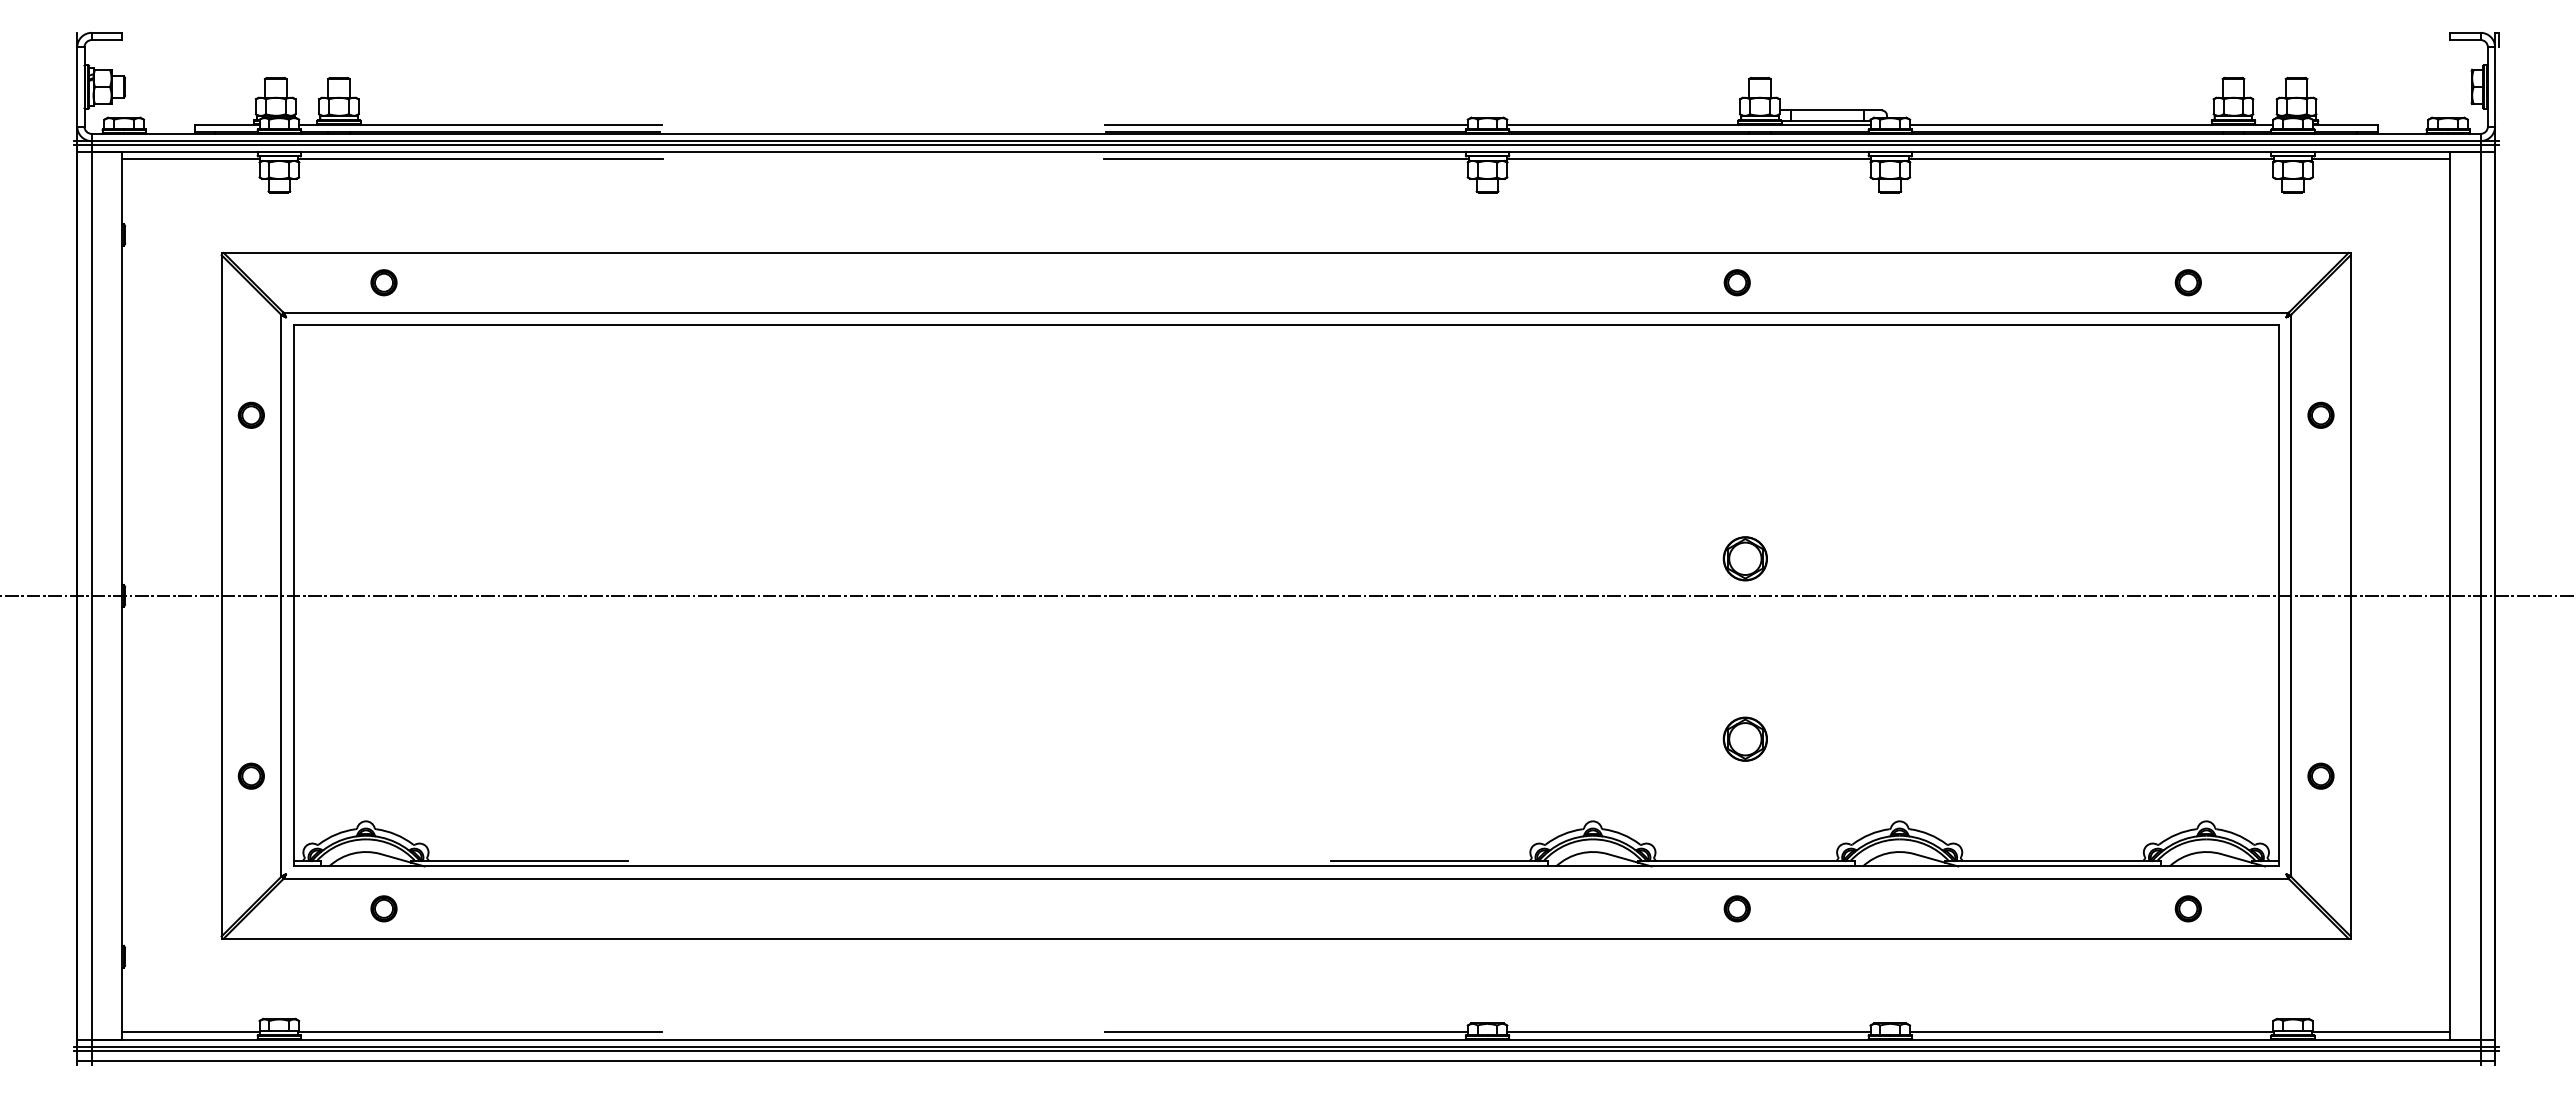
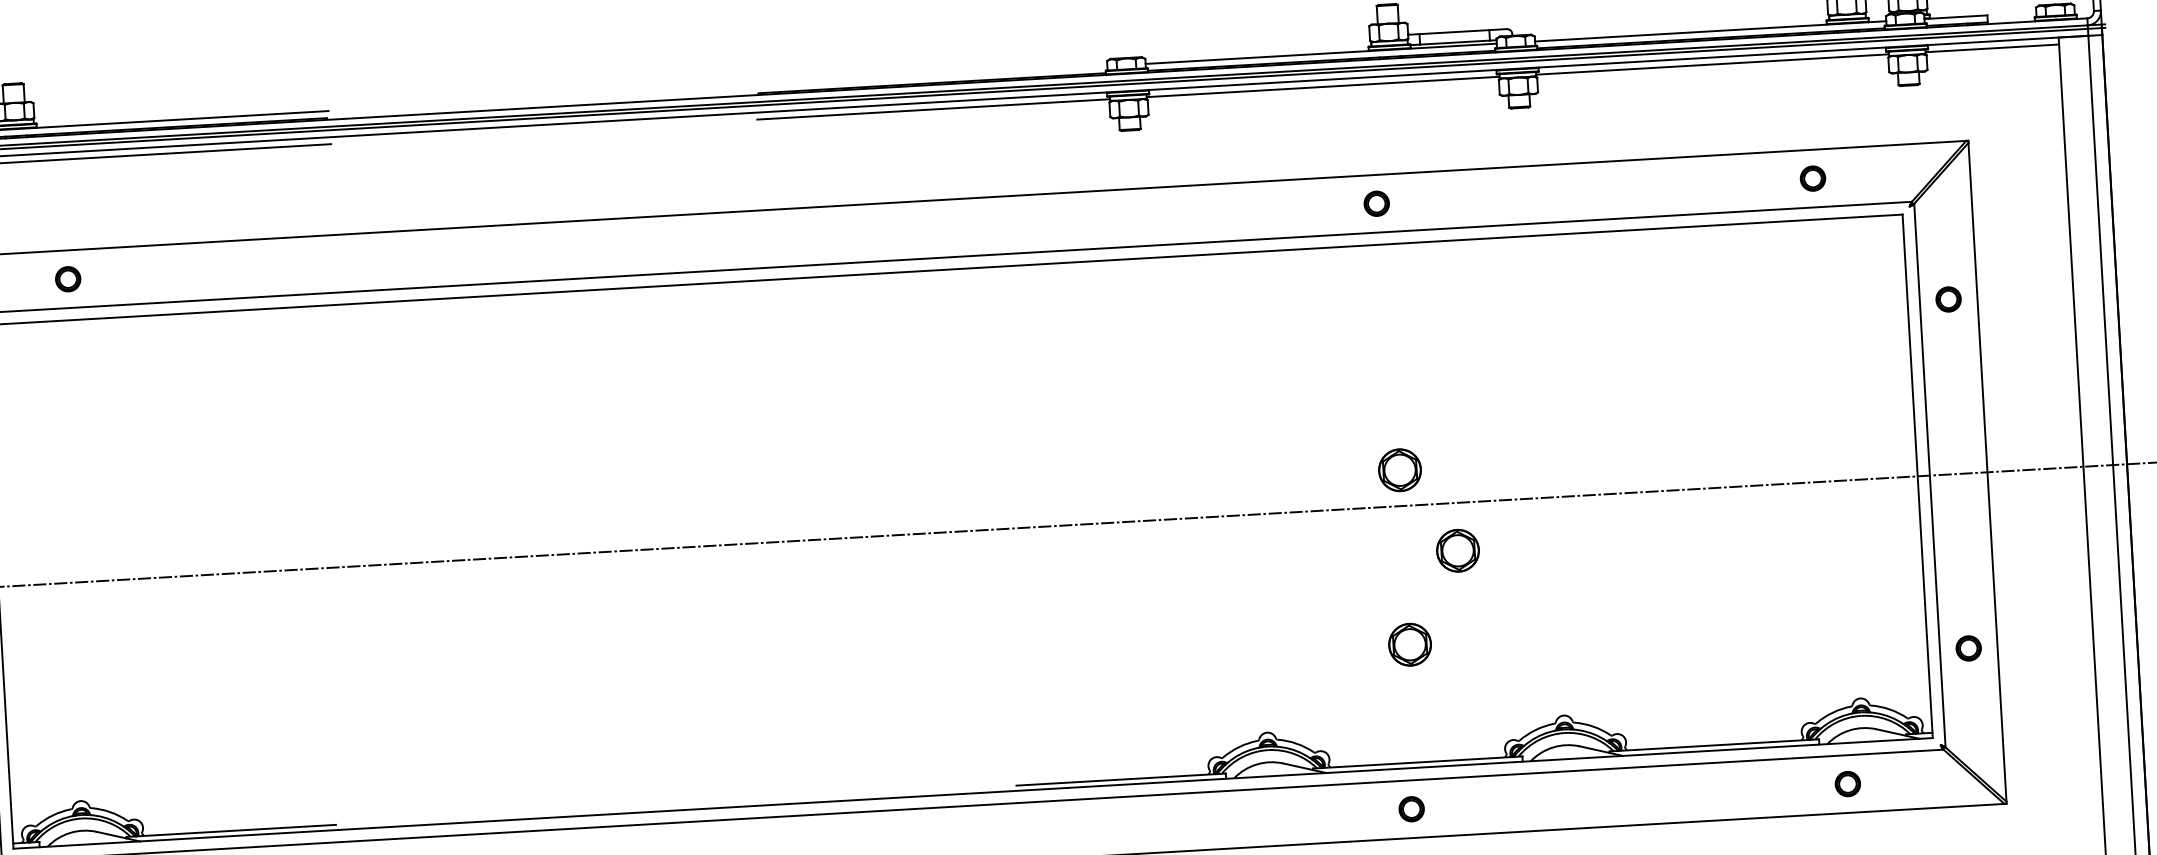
line: (1285, 124) -> (931, 75), removed
part: (1799, 644) -> (1457, 550), added

